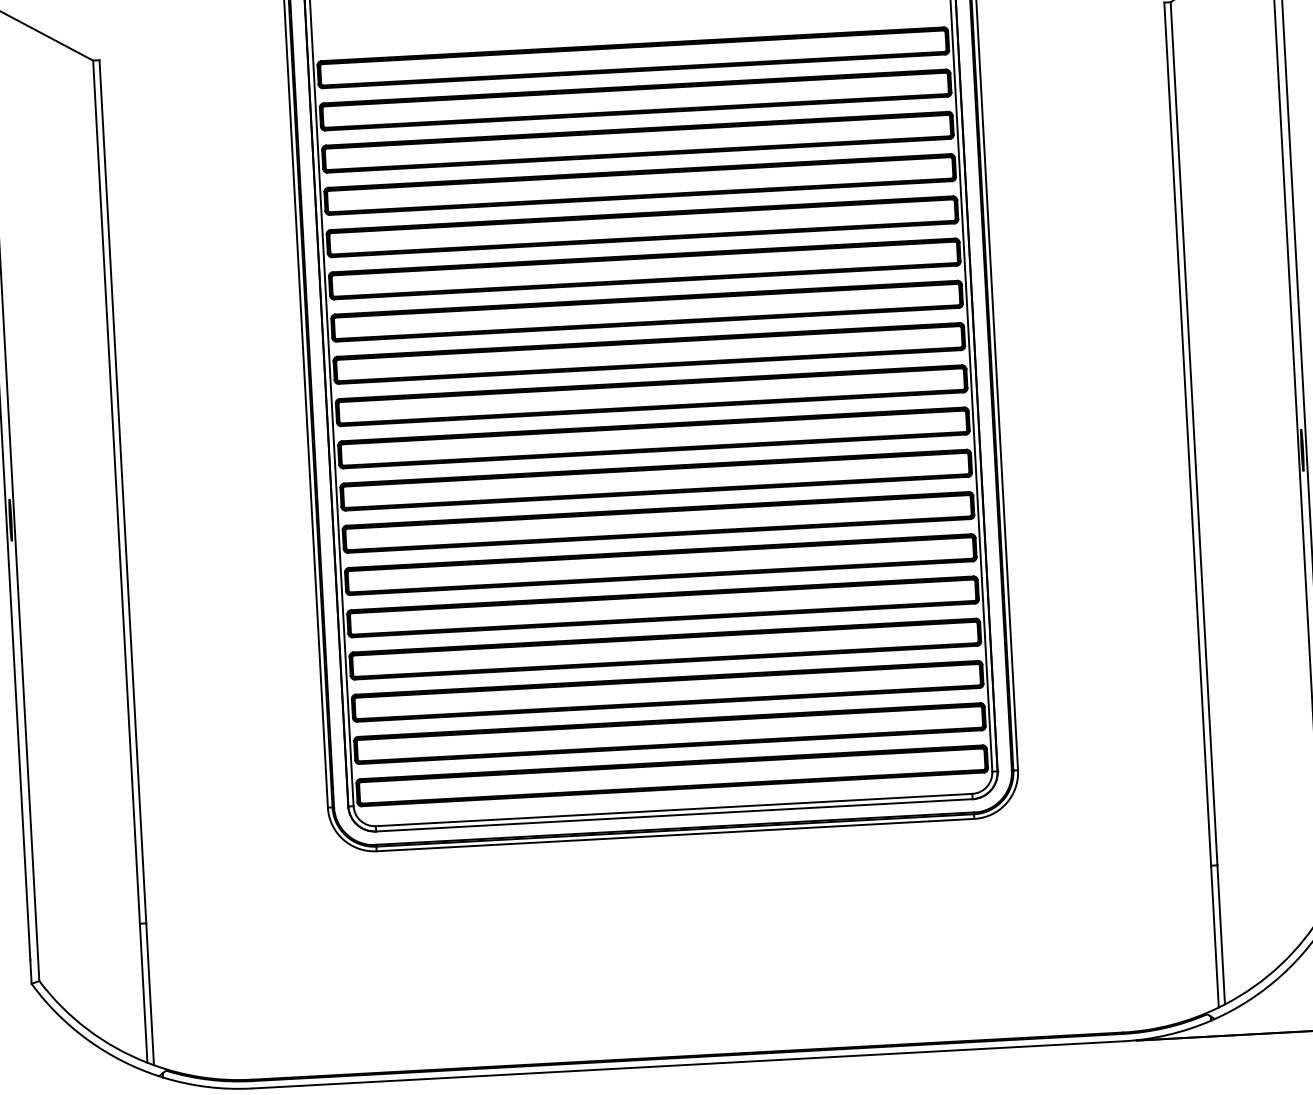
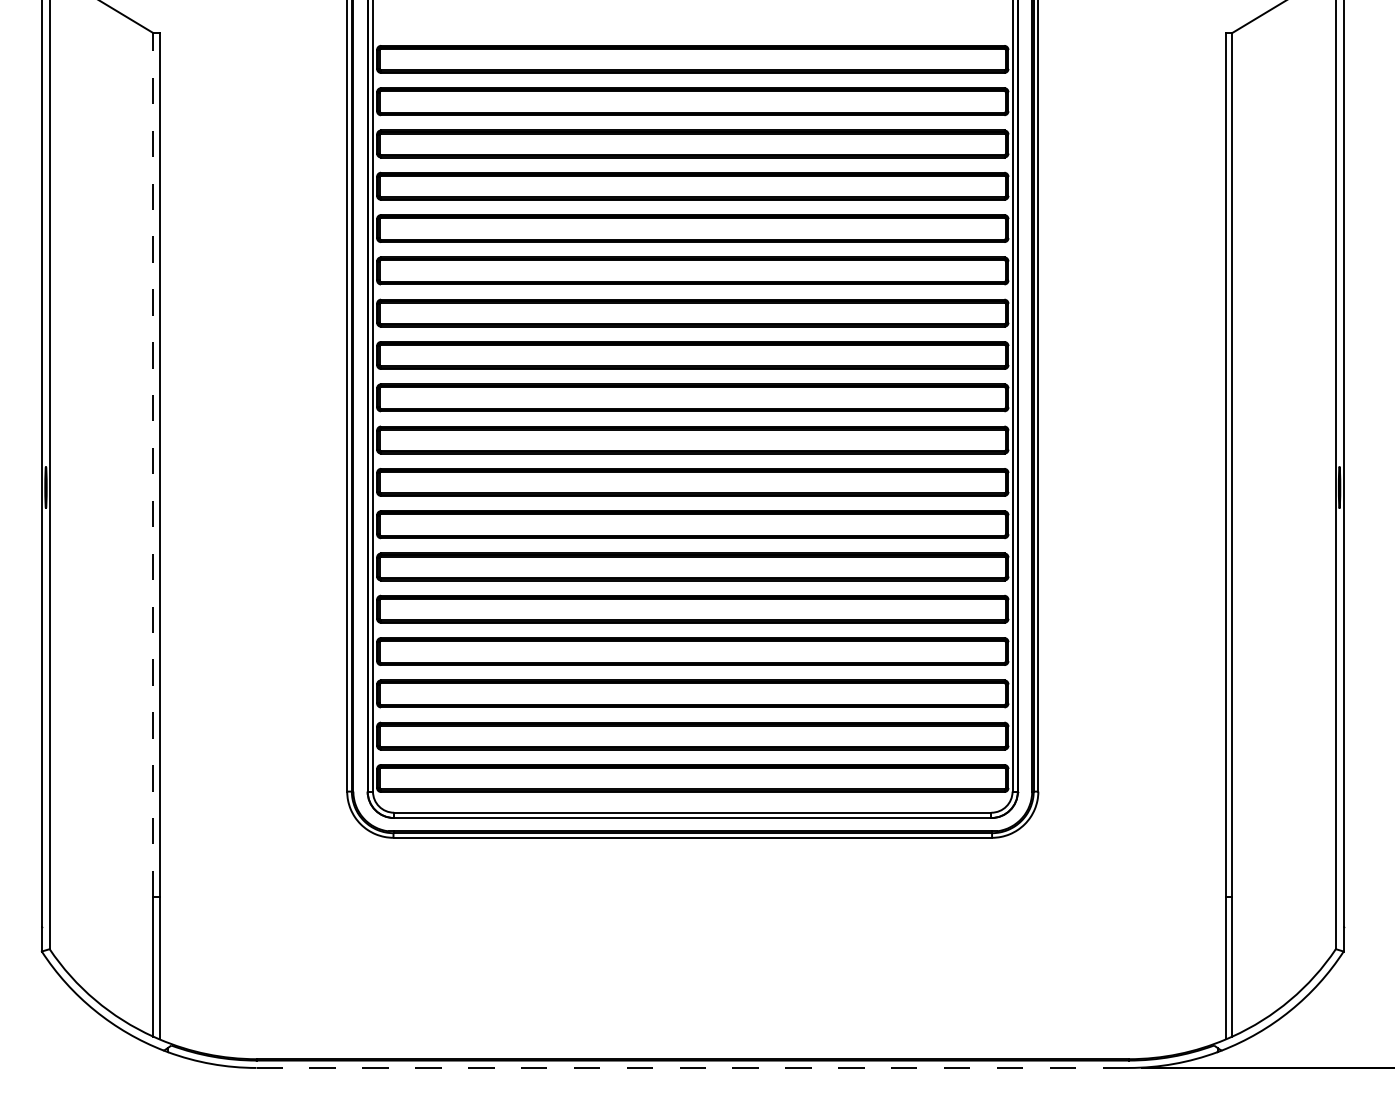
line: (116, 491) -> (153, 464), solid -> dashed
line: (688, 1064) -> (693, 1067), solid -> dashed

